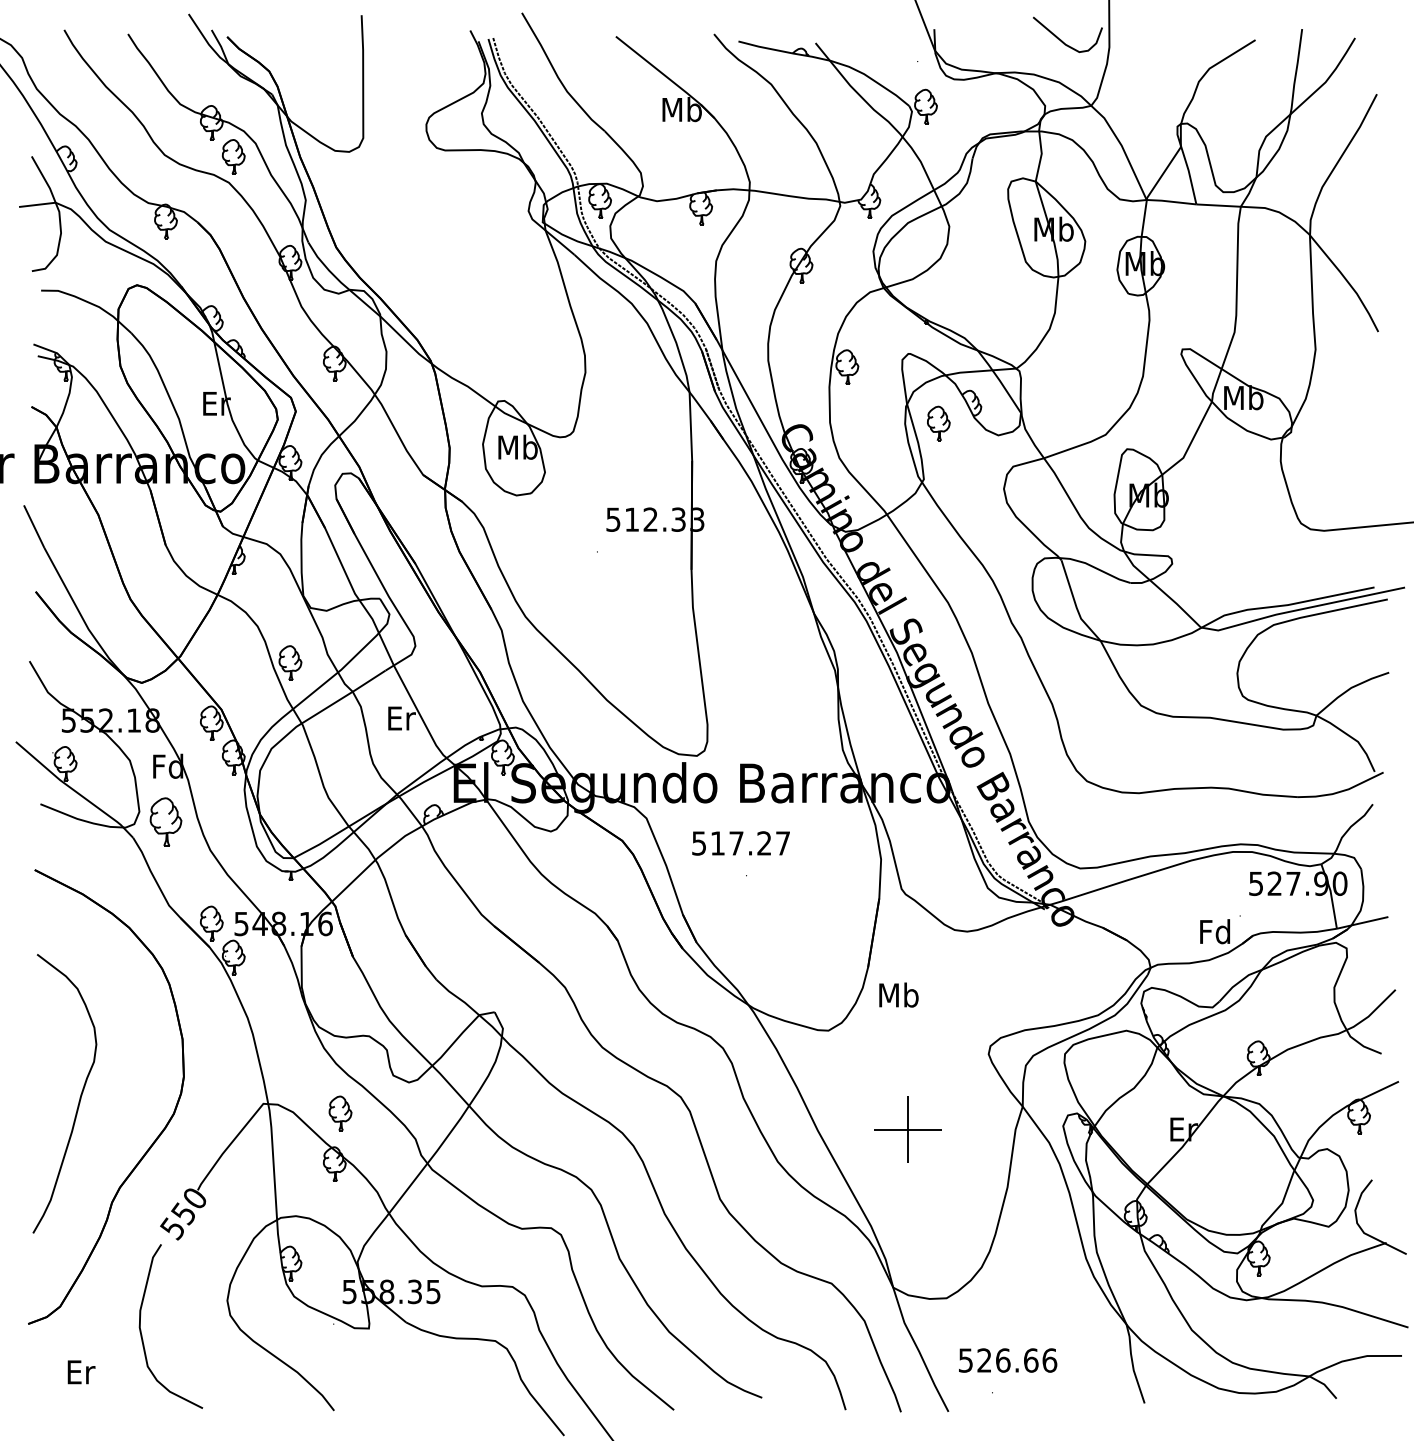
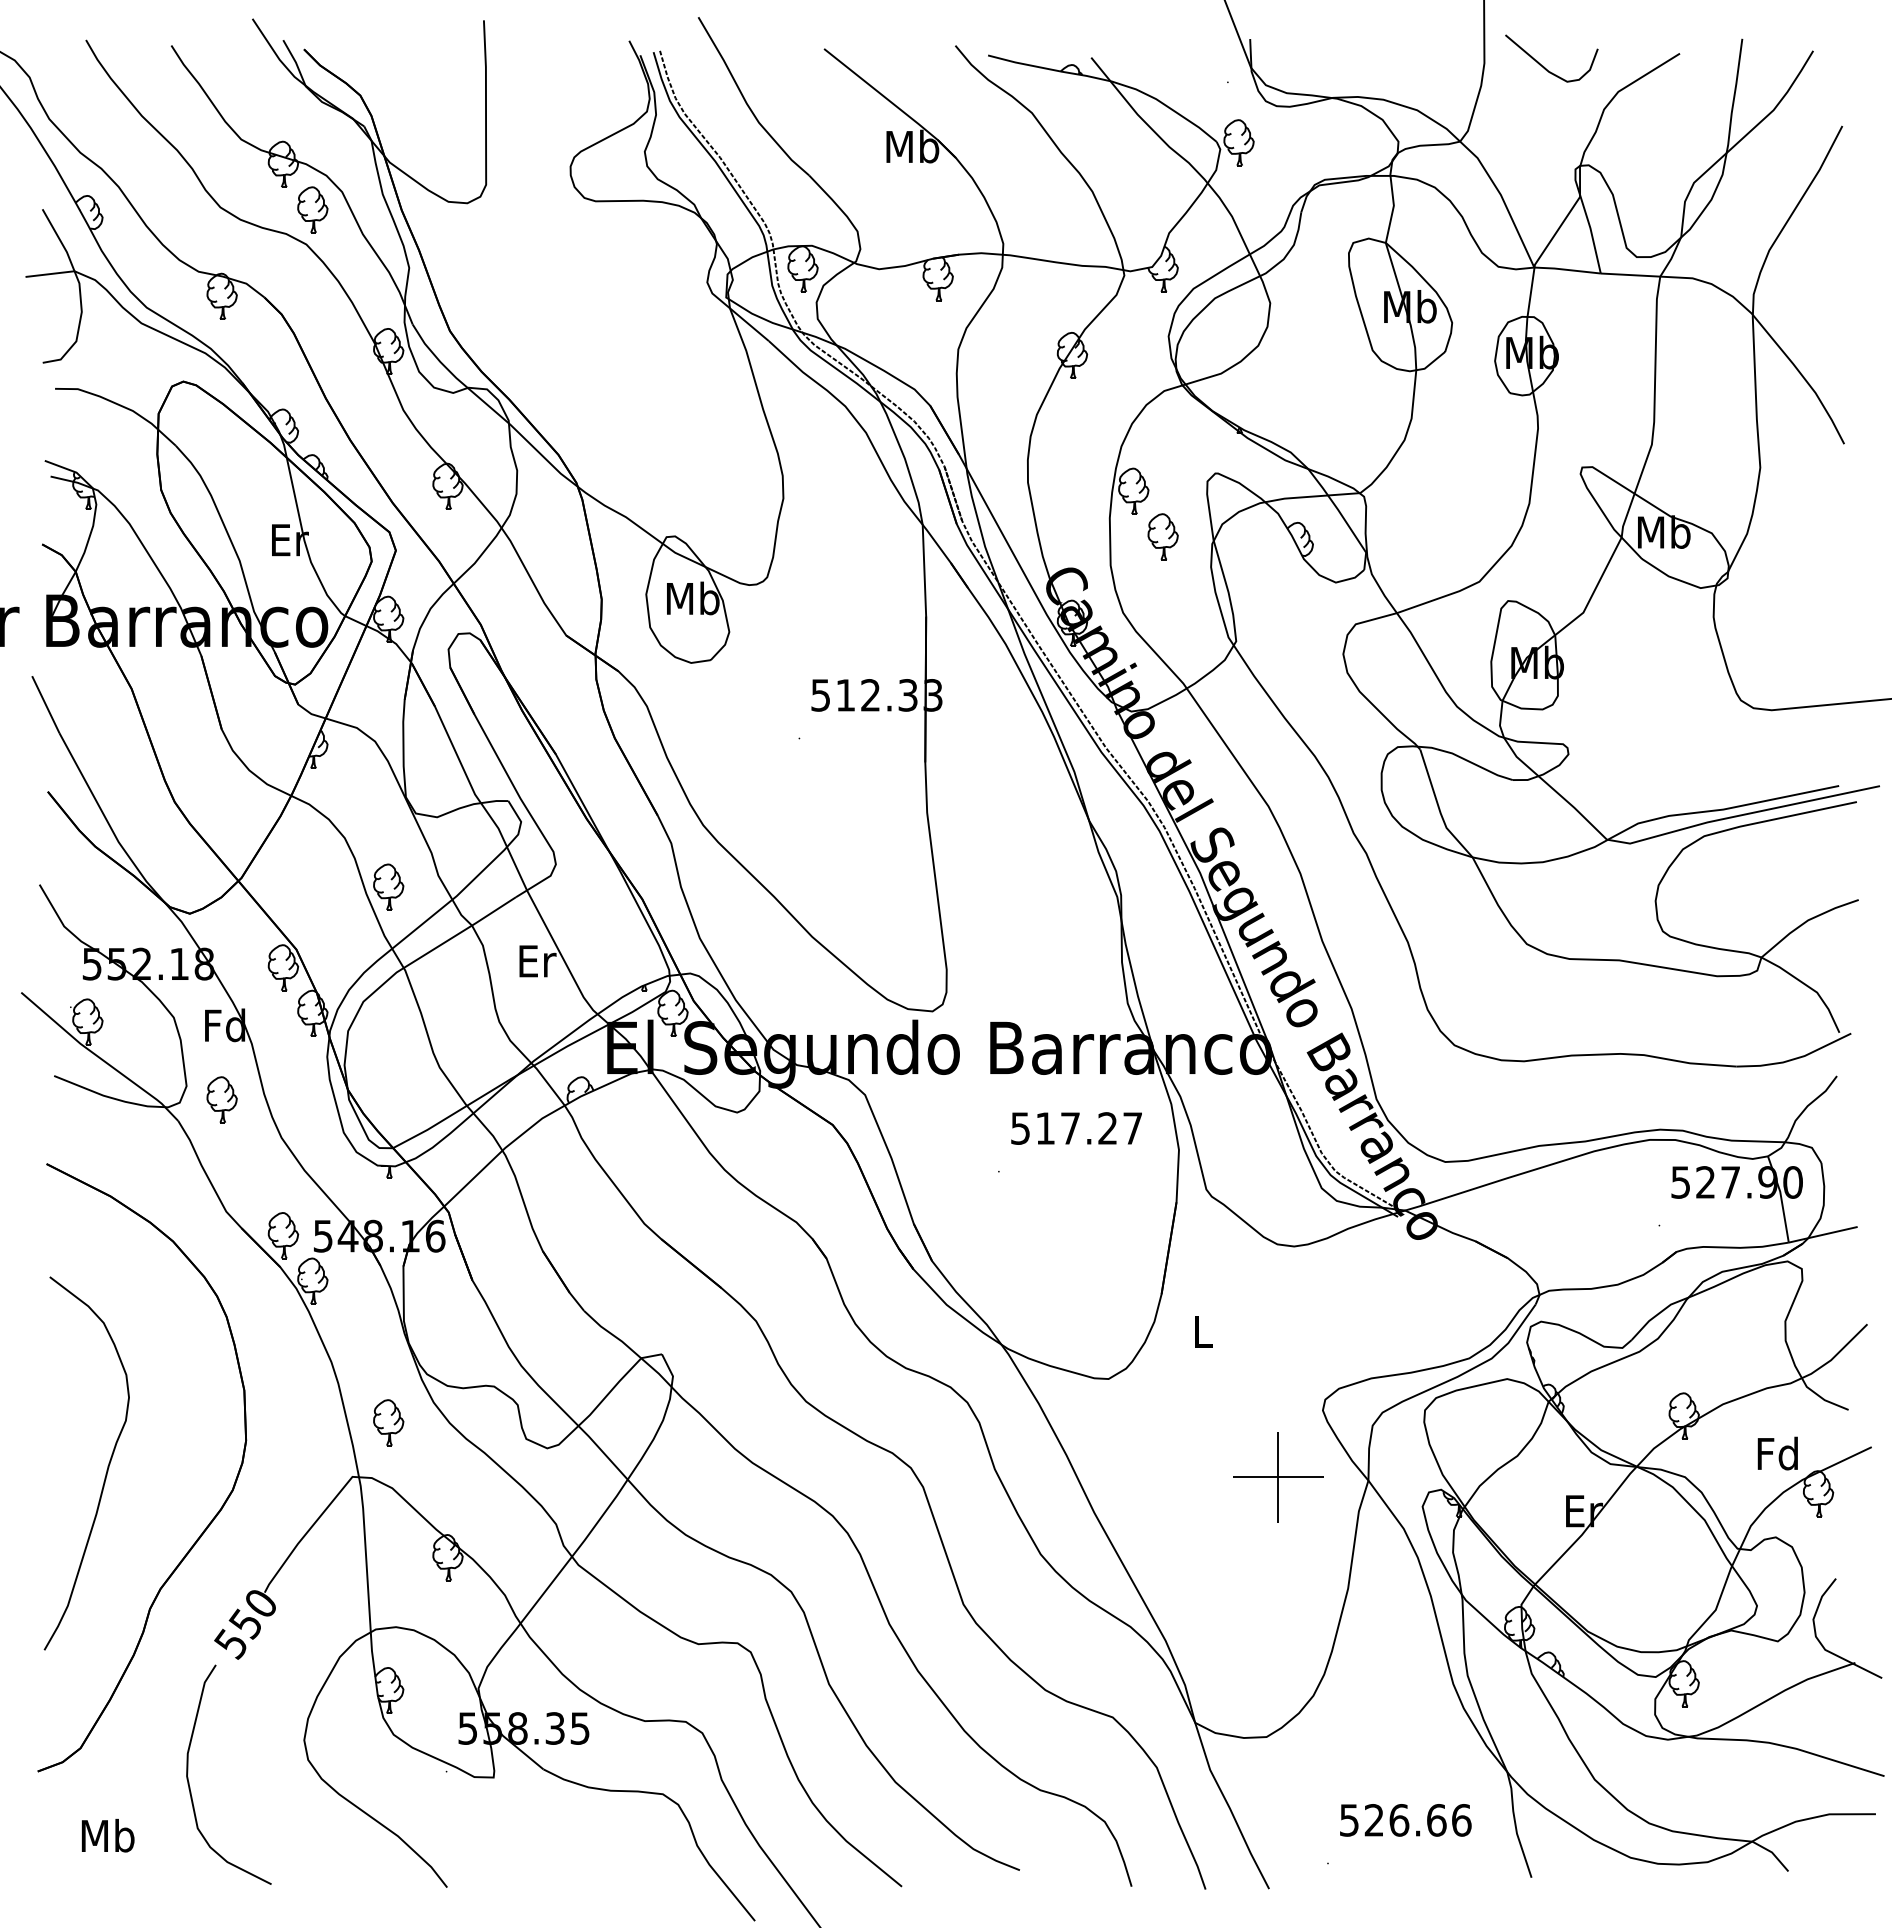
curve: (1061, 39) -> (1543, 65), moved
part: (938, 423) -> (1162, 536), moved
part: (165, 821) -> (221, 1099), size x0.71
text: (741, 843) -> (1076, 1128), moved
text: (1214, 931) -> (1777, 1453), moved
text: (898, 995) -> (1202, 1331), Mb -> L
part: (340, 1113) -> (388, 1422), moved
part: (907, 1129) -> (1278, 1477), moved
text: (1007, 1360) -> (1405, 1820), moved
text: (80, 1371) -> (107, 1835), Er -> Mb

